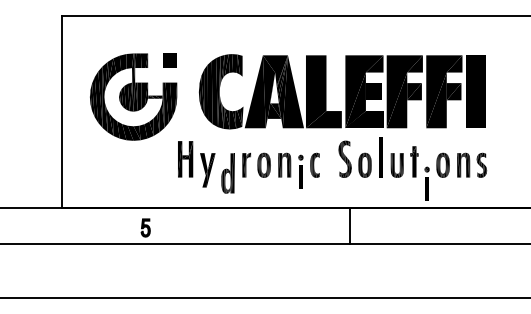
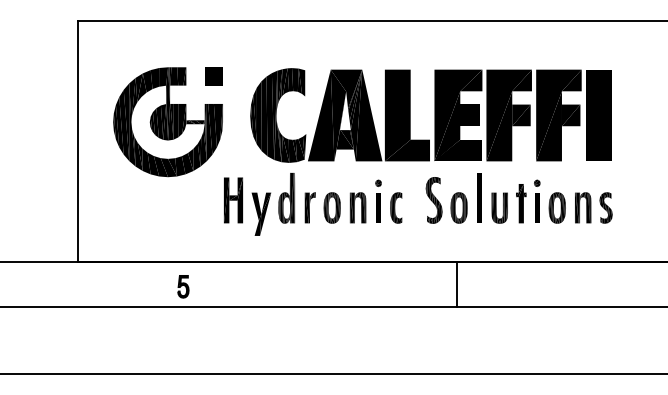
part: (300, 171) -> (378, 200), moved
part: (227, 173) -> (286, 198), moved
part: (427, 183) -> (537, 200), moved
line: (349, 226) -> (456, 284), moved

